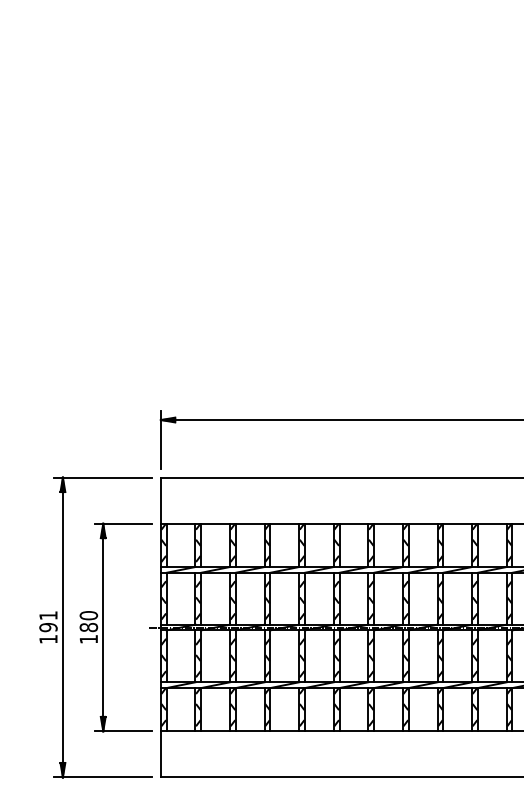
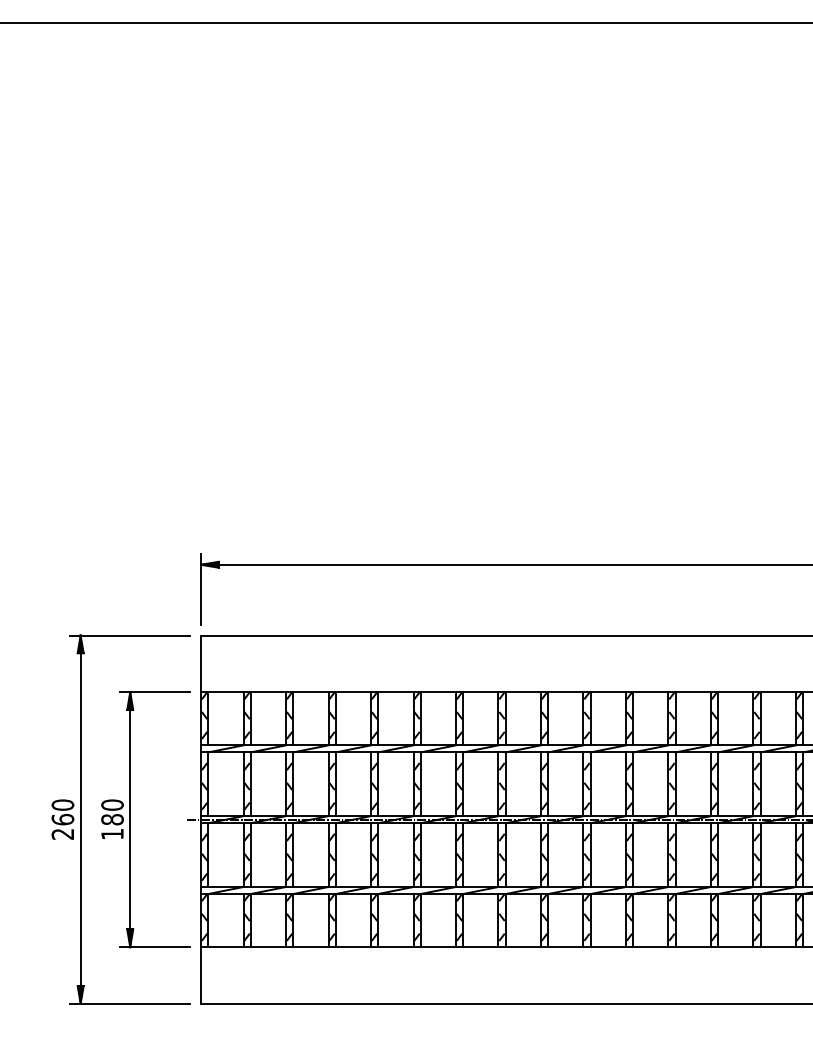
text: (48, 627) -> (62, 819), 191 -> 260

